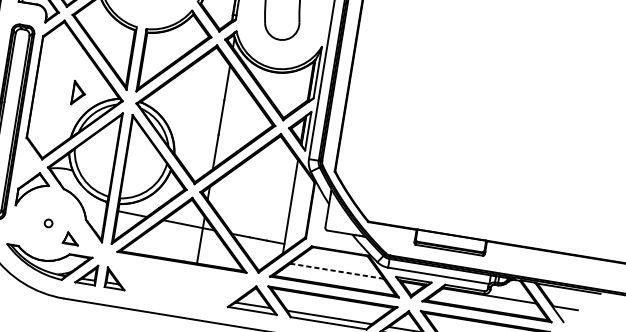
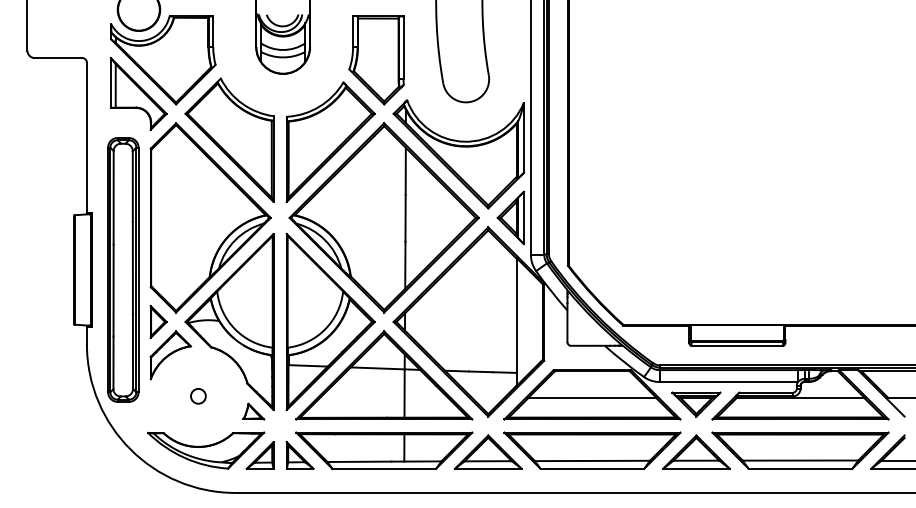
part: (78, 93) -> (158, 321), moved
circle: (48, 223) -> (198, 396), size x1.43
part: (71, 238) -> (253, 411), moved
line: (336, 270) -> (591, 397), dashed -> solid
part: (178, 285) -> (384, 450), added

